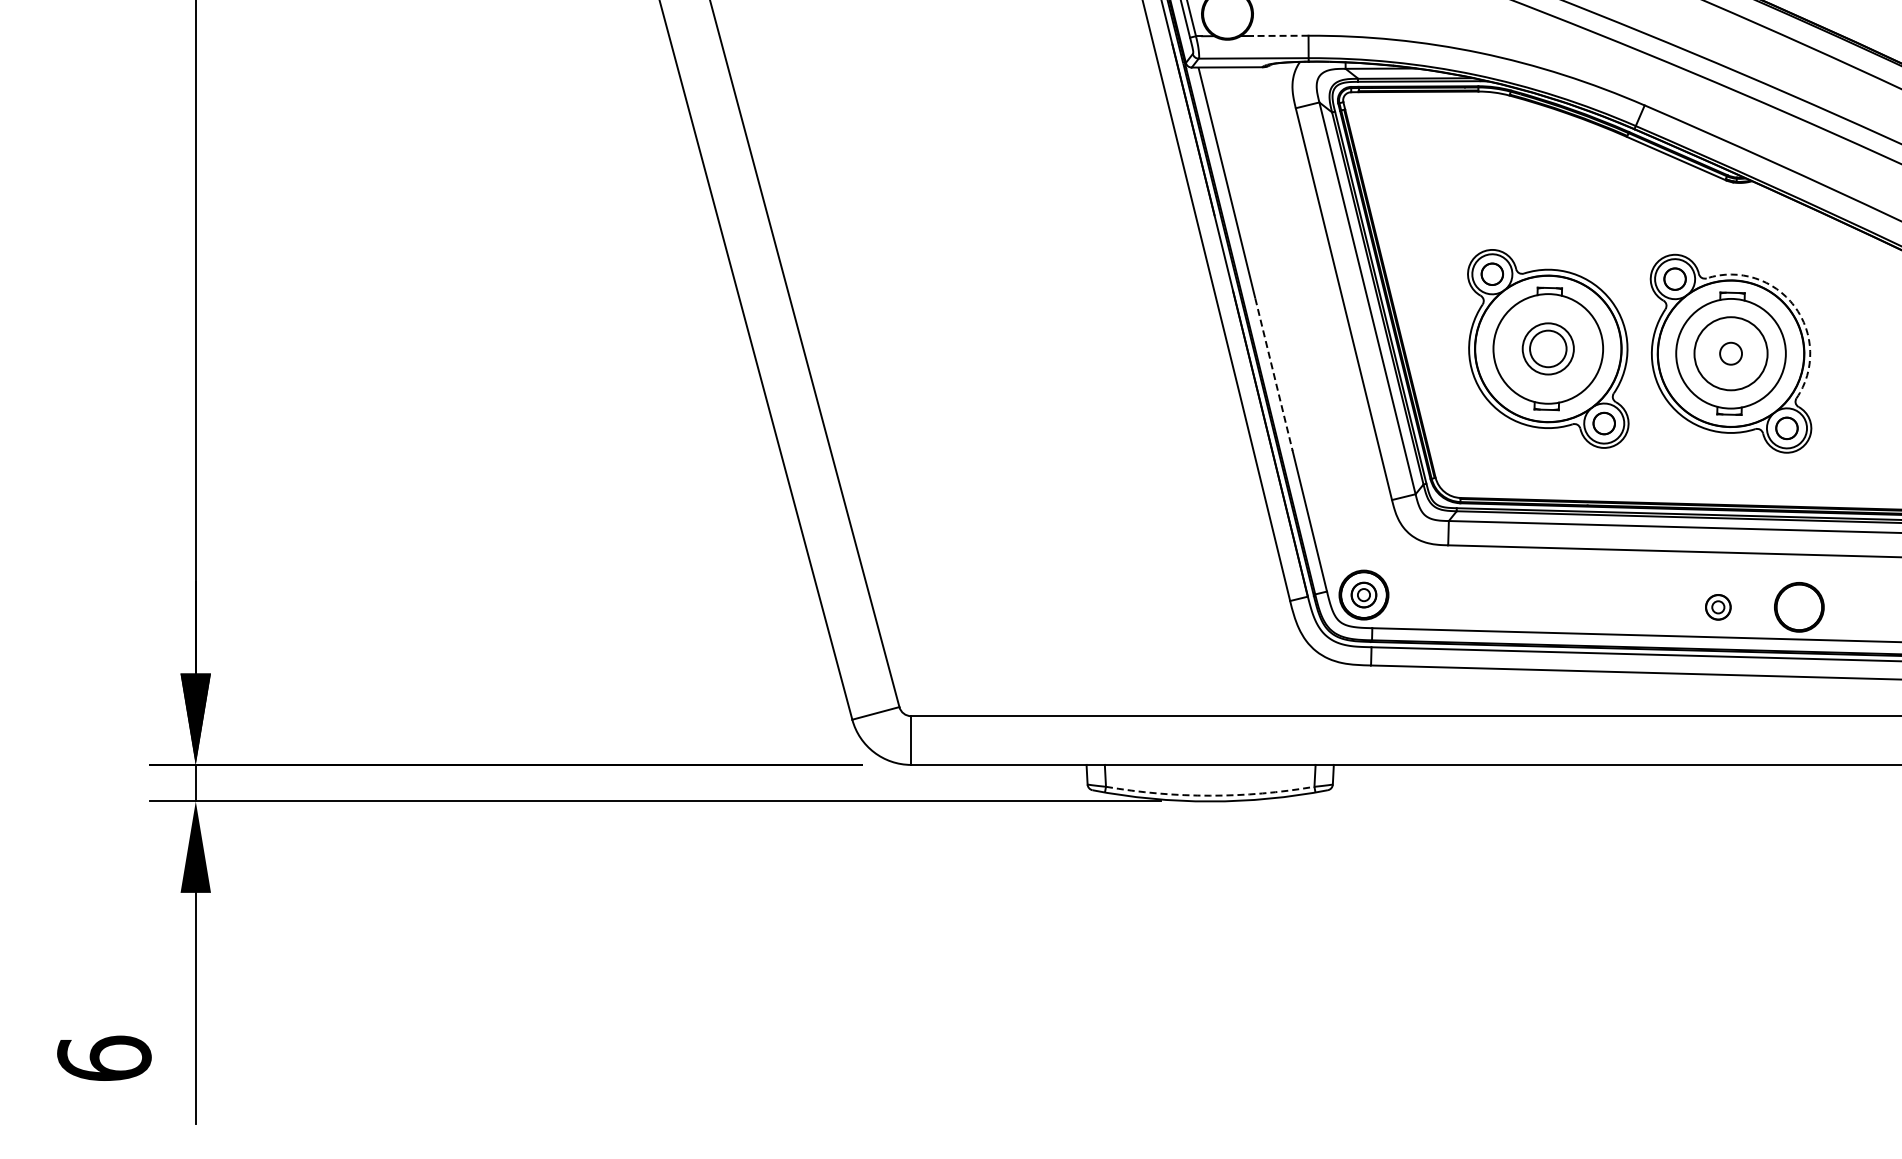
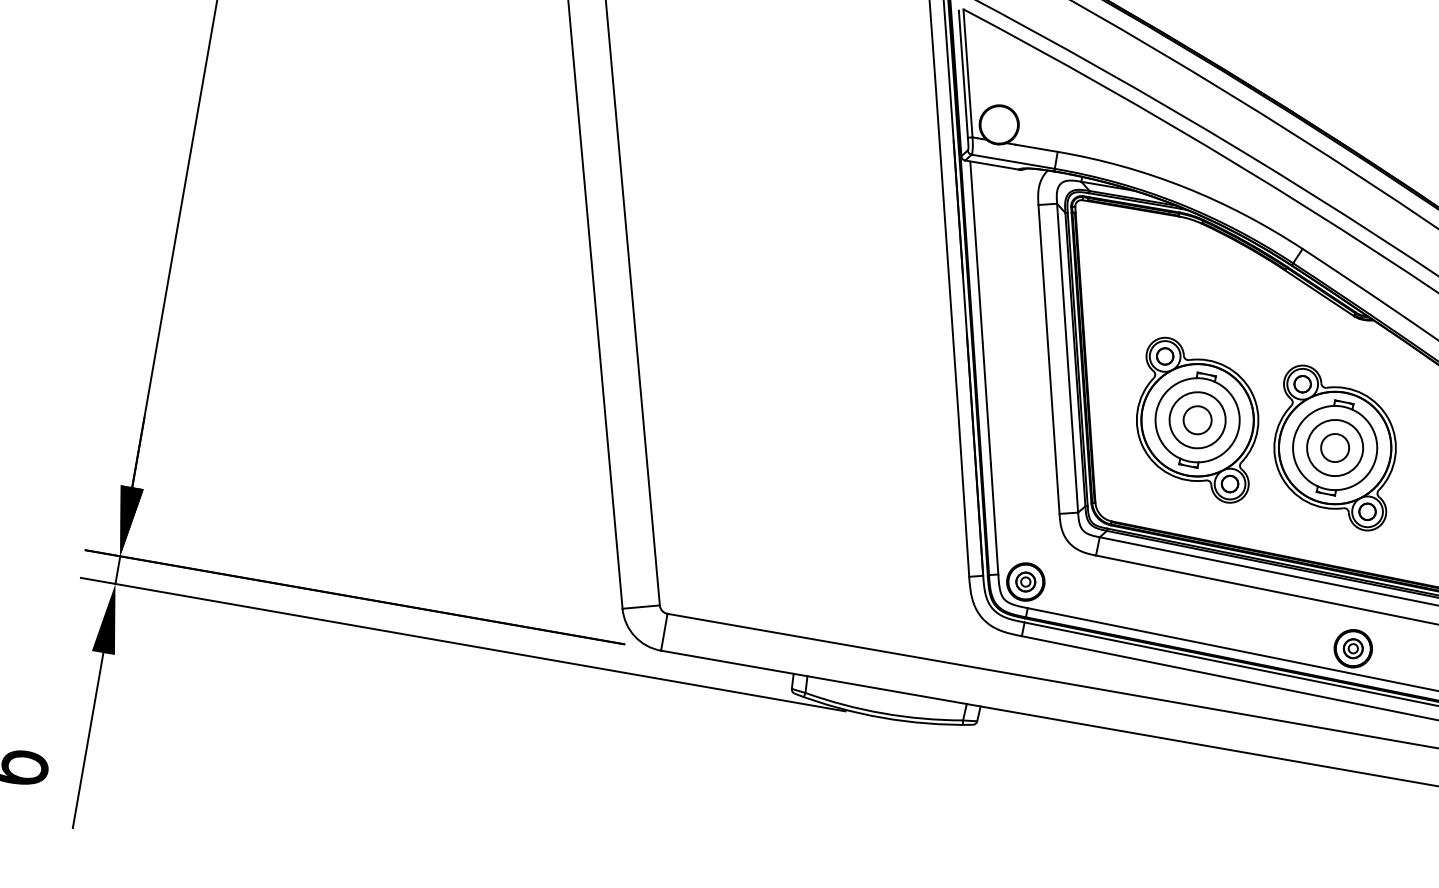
line: (1280, 35) -> (1036, 147), dashed -> solid
arc: (1794, 306) -> (1389, 420), dashed -> solid
circle: (1547, 348) -> (1197, 419), size x1.43
circle: (1730, 353) -> (1334, 447), size x1.67
line: (1273, 374) -> (986, 403), dashed -> solid
part: (1718, 607) -> (1353, 648), moved
arc: (1210, 795) -> (883, 713), dashed -> solid

